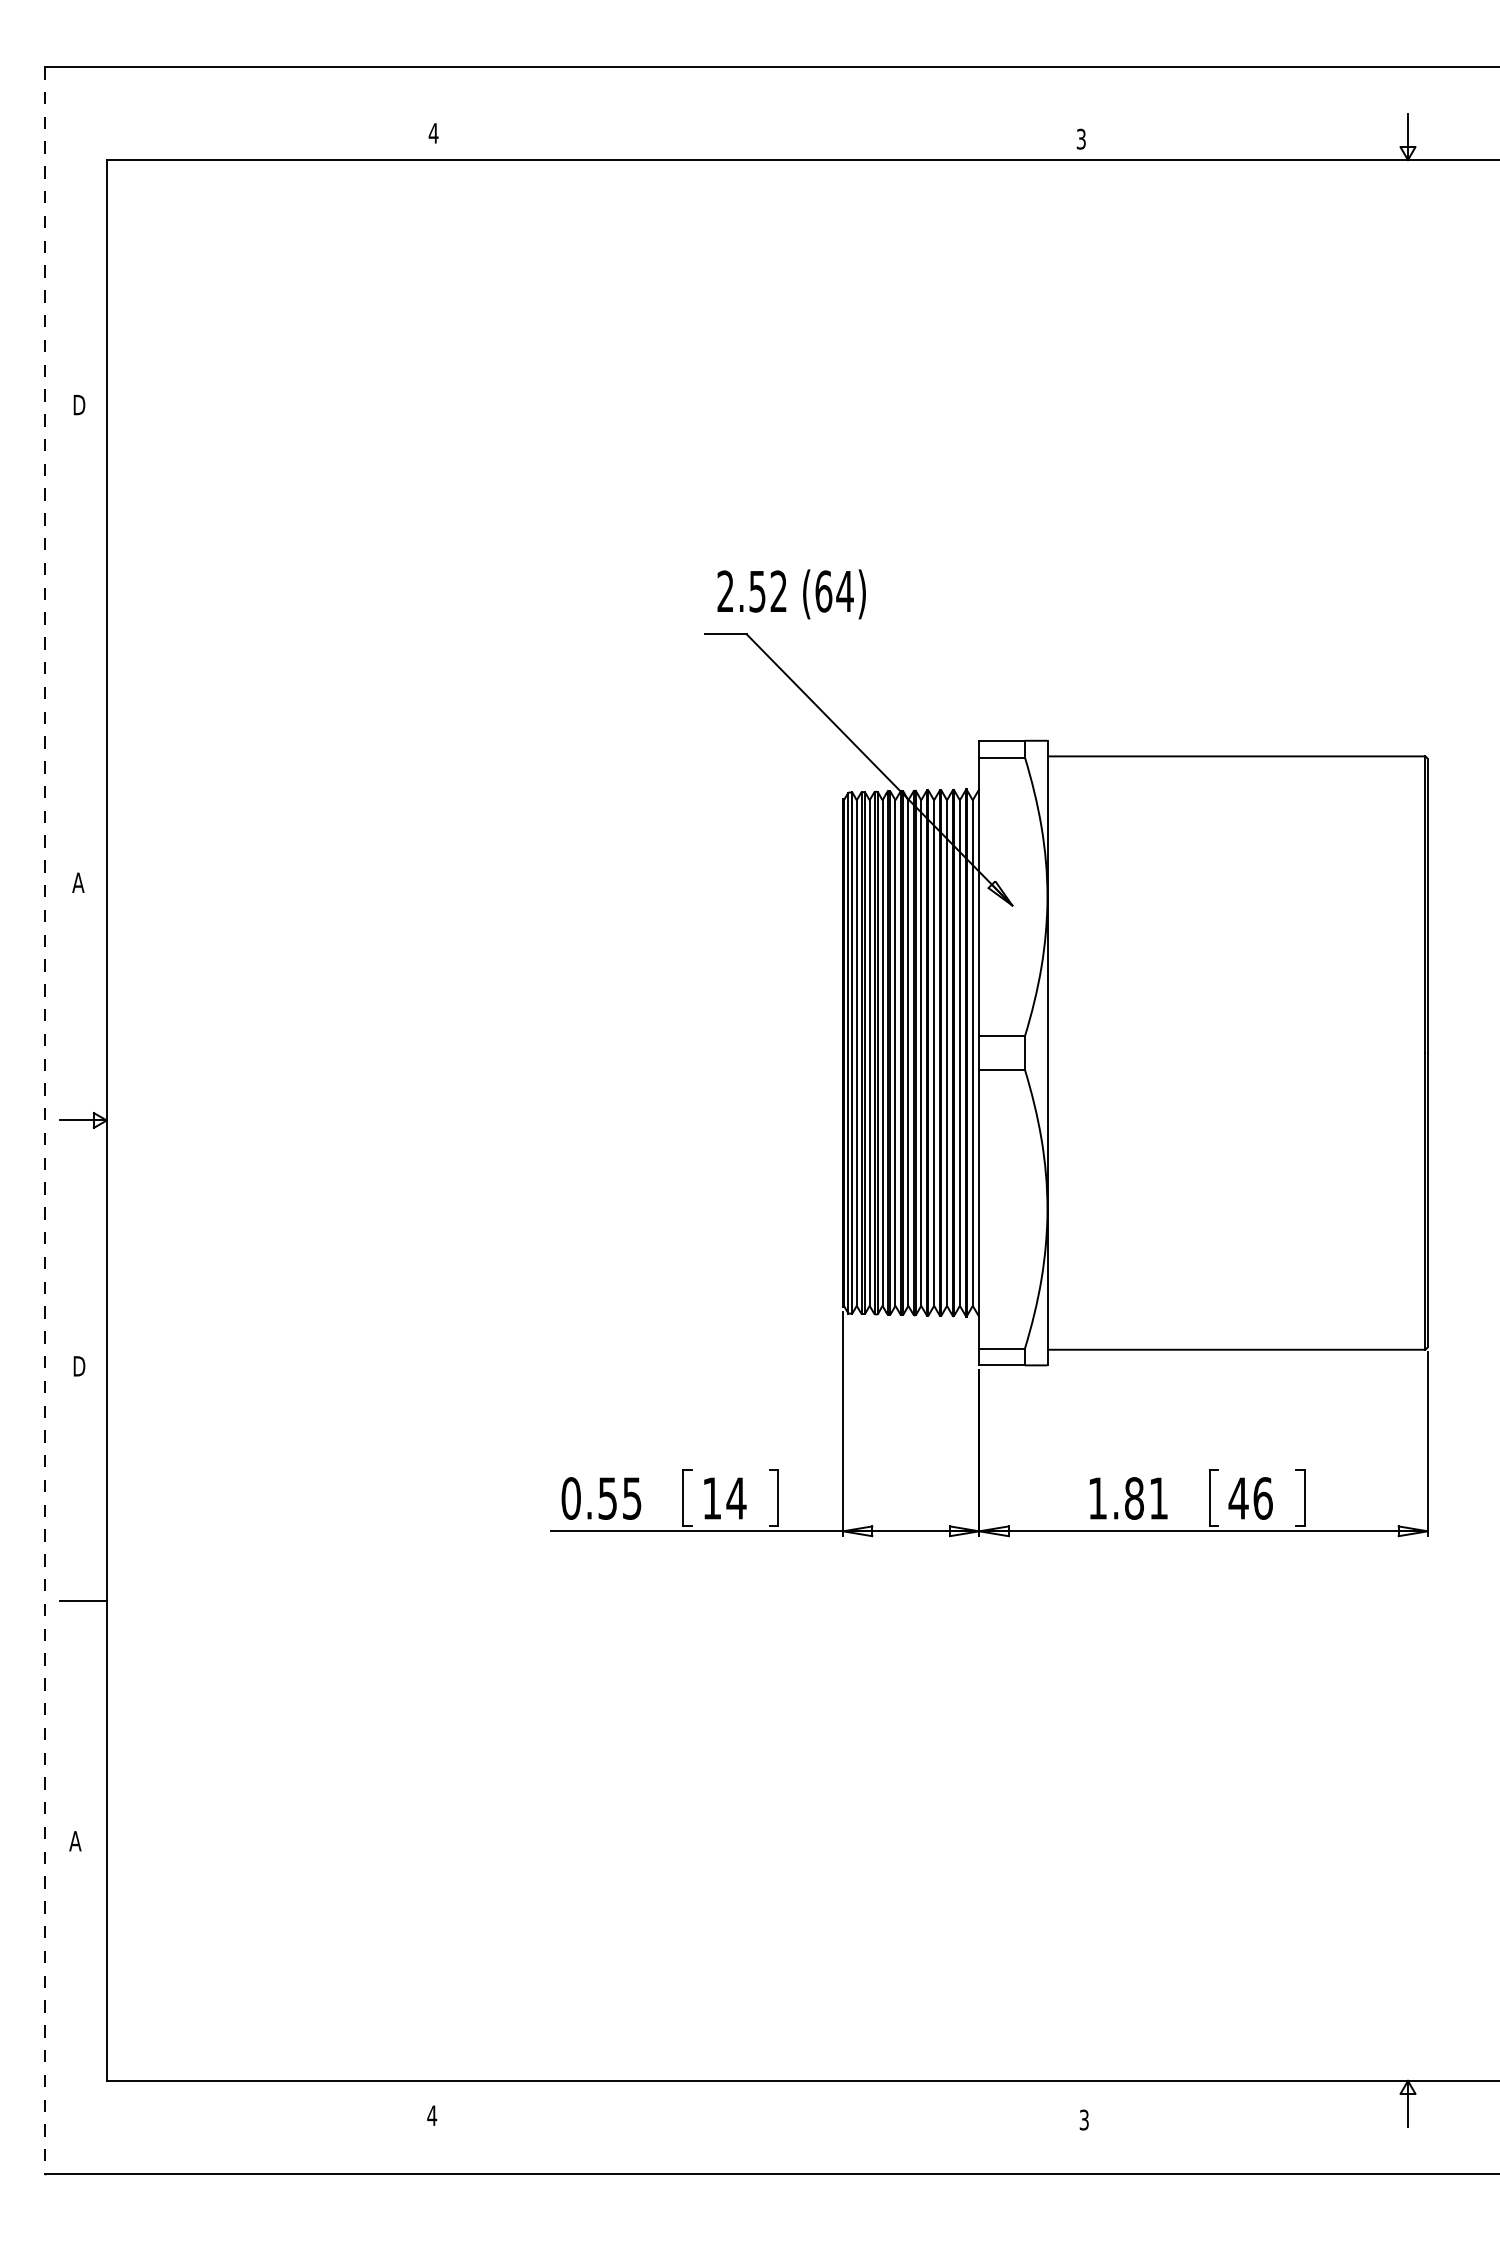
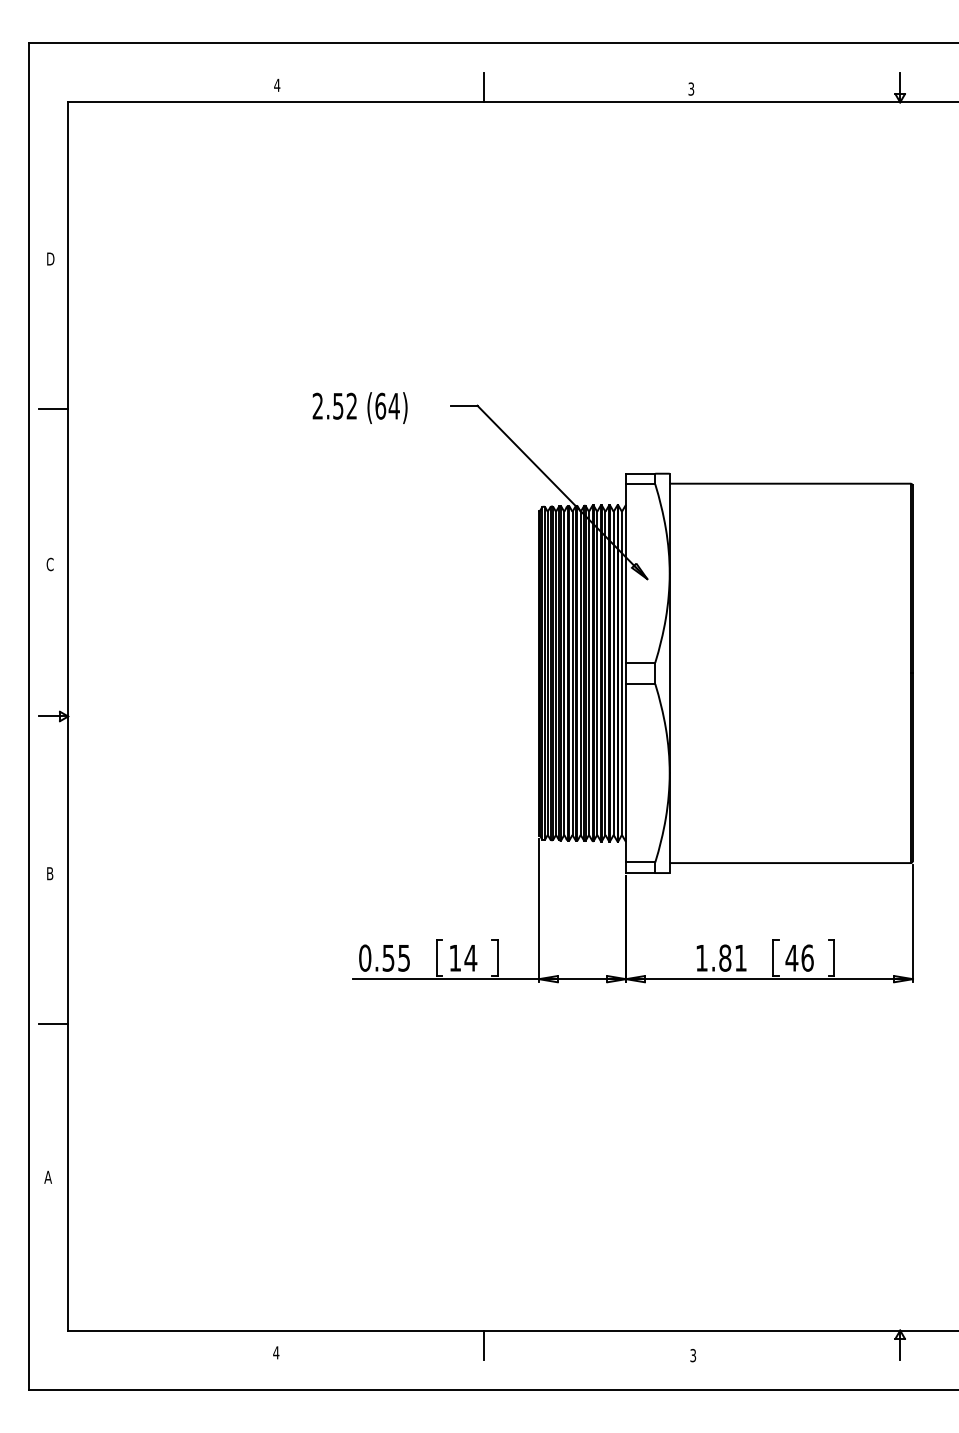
line: (757, 136) -> (484, 87), added
text: (790, 593) -> (359, 407), moved
line: (83, 640) -> (53, 409), added
text: (77, 882) -> (49, 564), A -> C
line: (44, 1120) -> (28, 716), dashed -> solid
text: (80, 1366) -> (51, 873), D -> B
line: (757, 2104) -> (484, 1345), added

